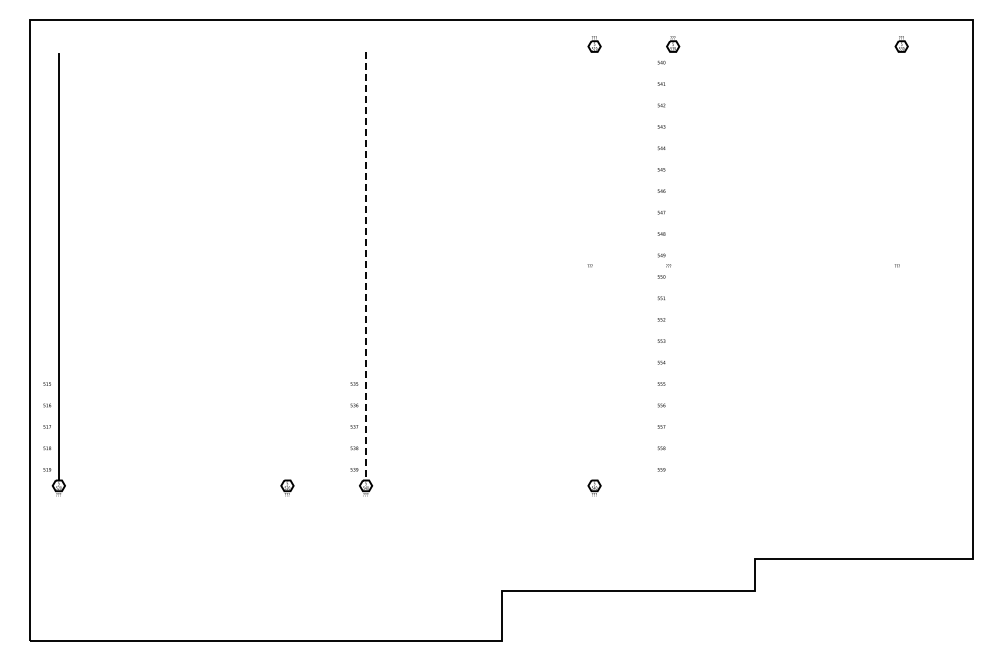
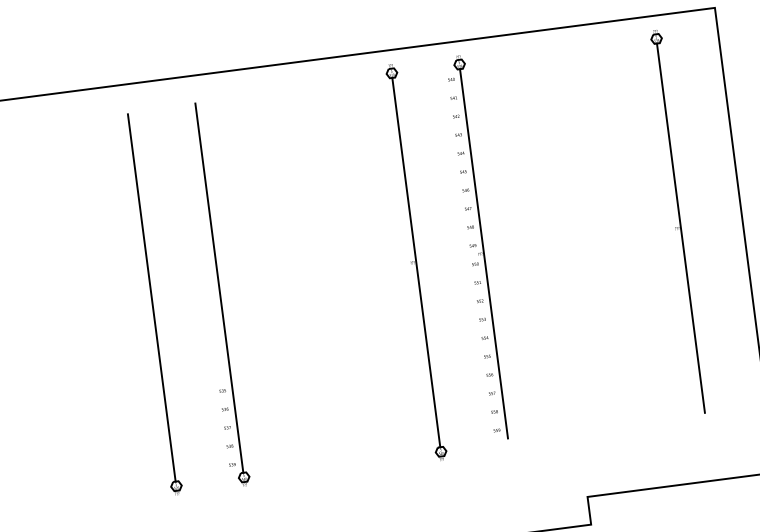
line: (594, 265) -> (416, 261), added
line: (672, 265) -> (483, 253), added
line: (901, 265) -> (680, 227), added
line: (365, 266) -> (219, 288), dashed -> solid
line: (287, 267) -> (152, 298), added

